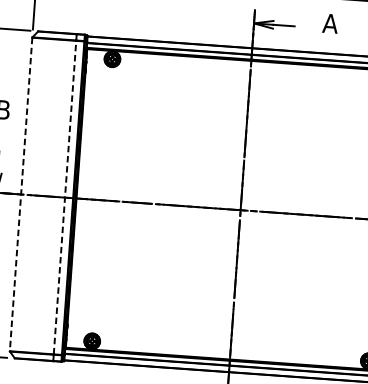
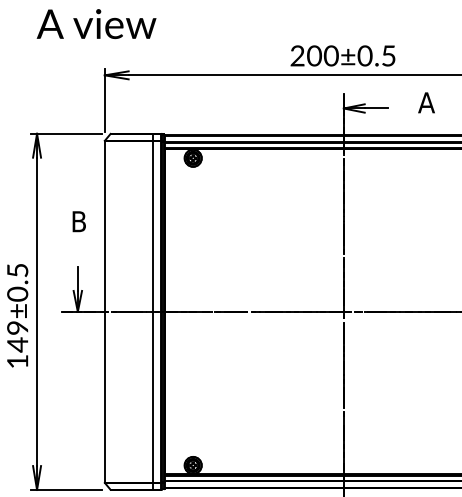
line: (20, 194) -> (104, 311), dashed -> solid
line: (64, 197) -> (152, 311), dashed -> solid

